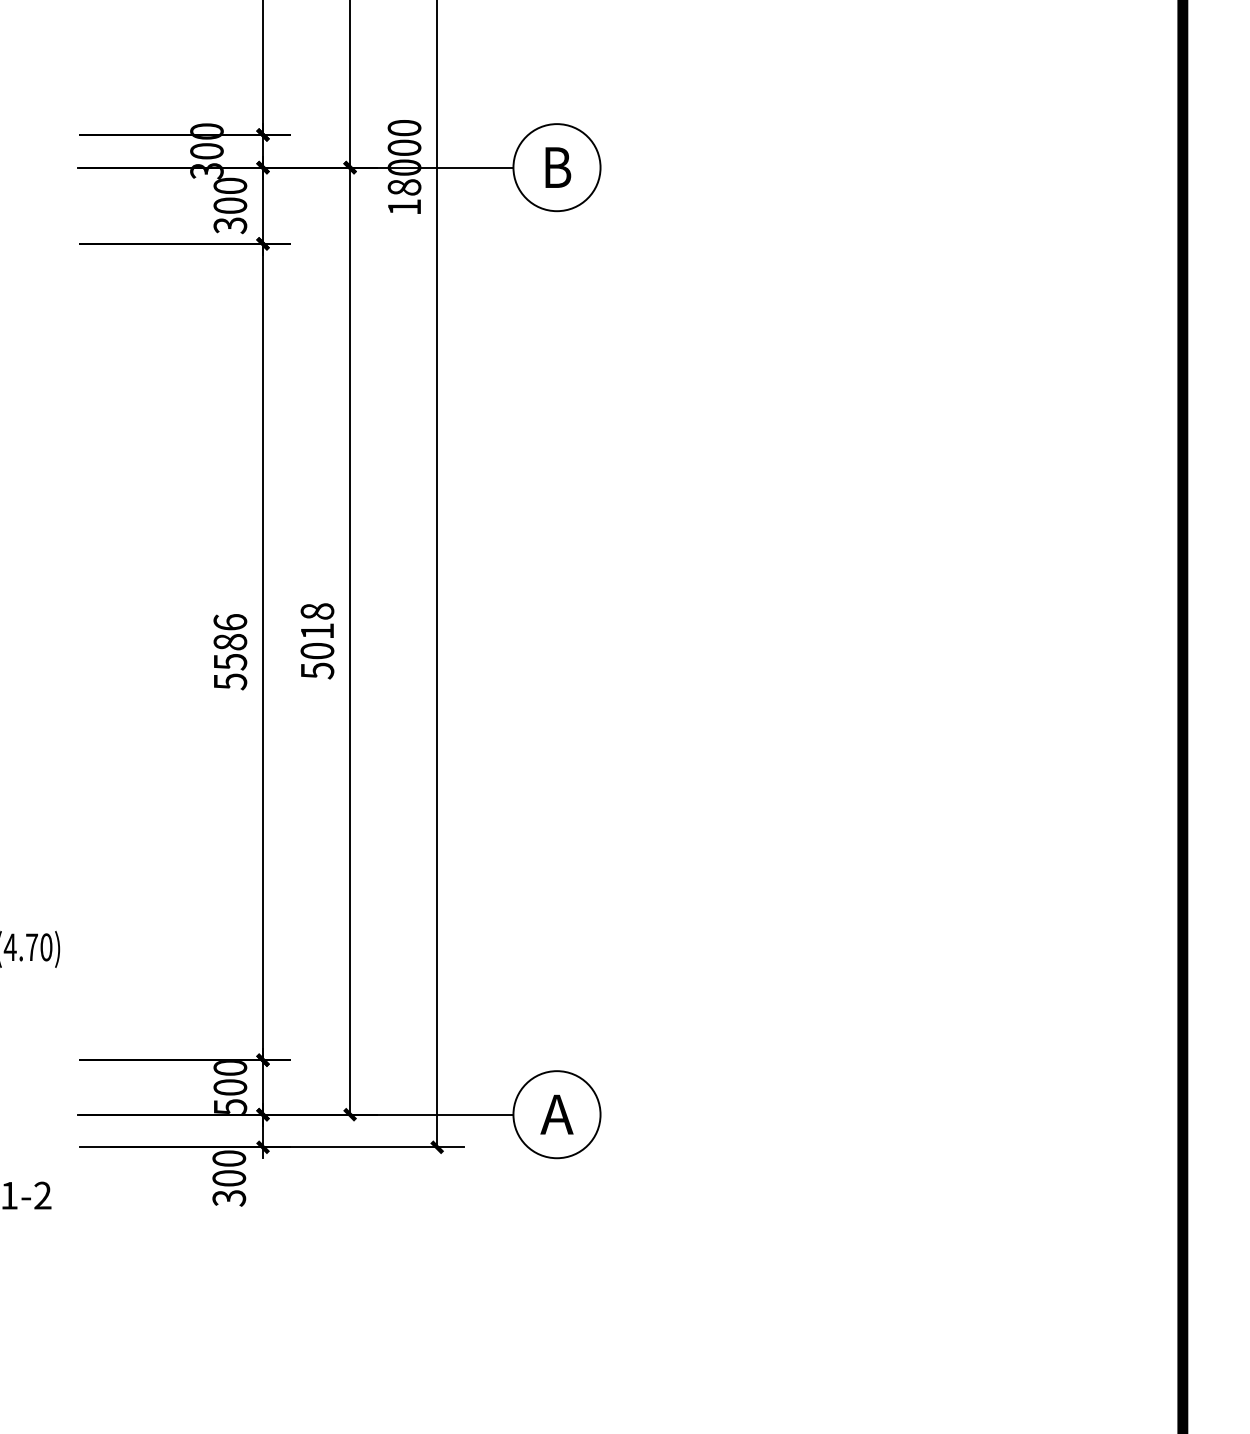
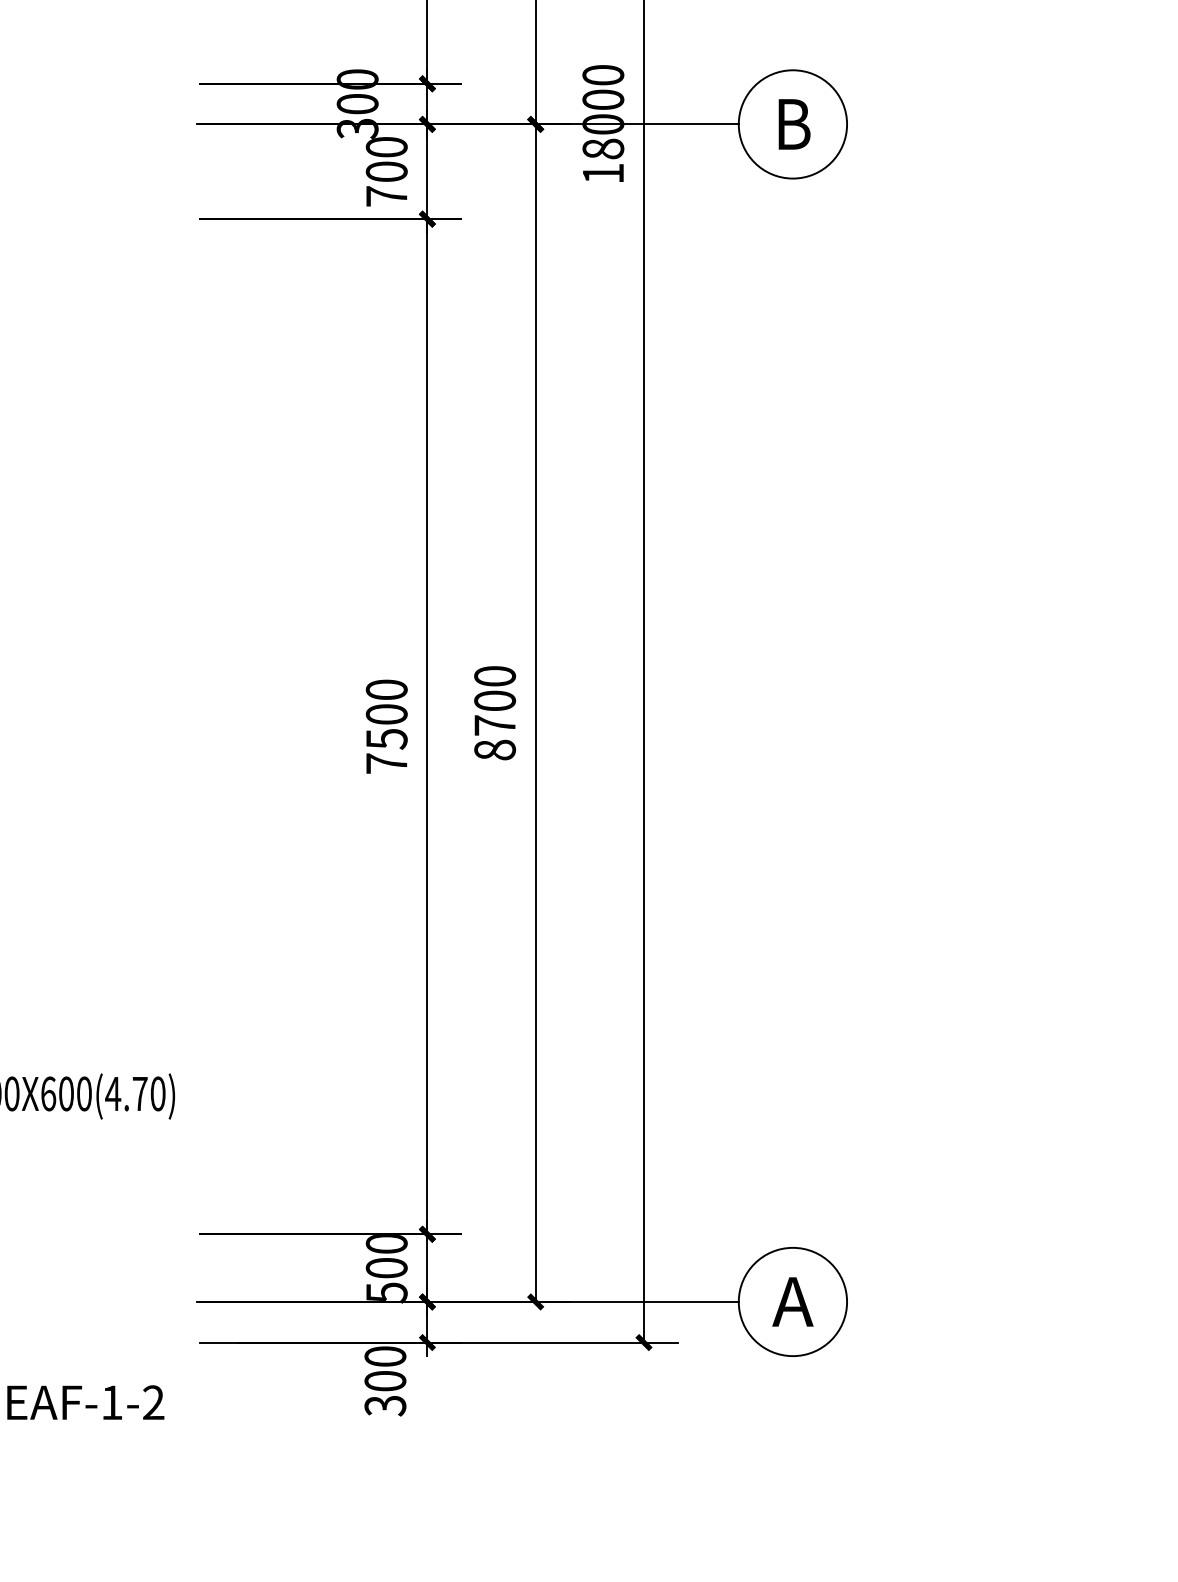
text: (230, 225) -> (386, 196), 300 -> 700
text: (317, 641) -> (495, 713), 5018 -> 8700
text: (230, 652) -> (386, 727), 5586 -> 7500

